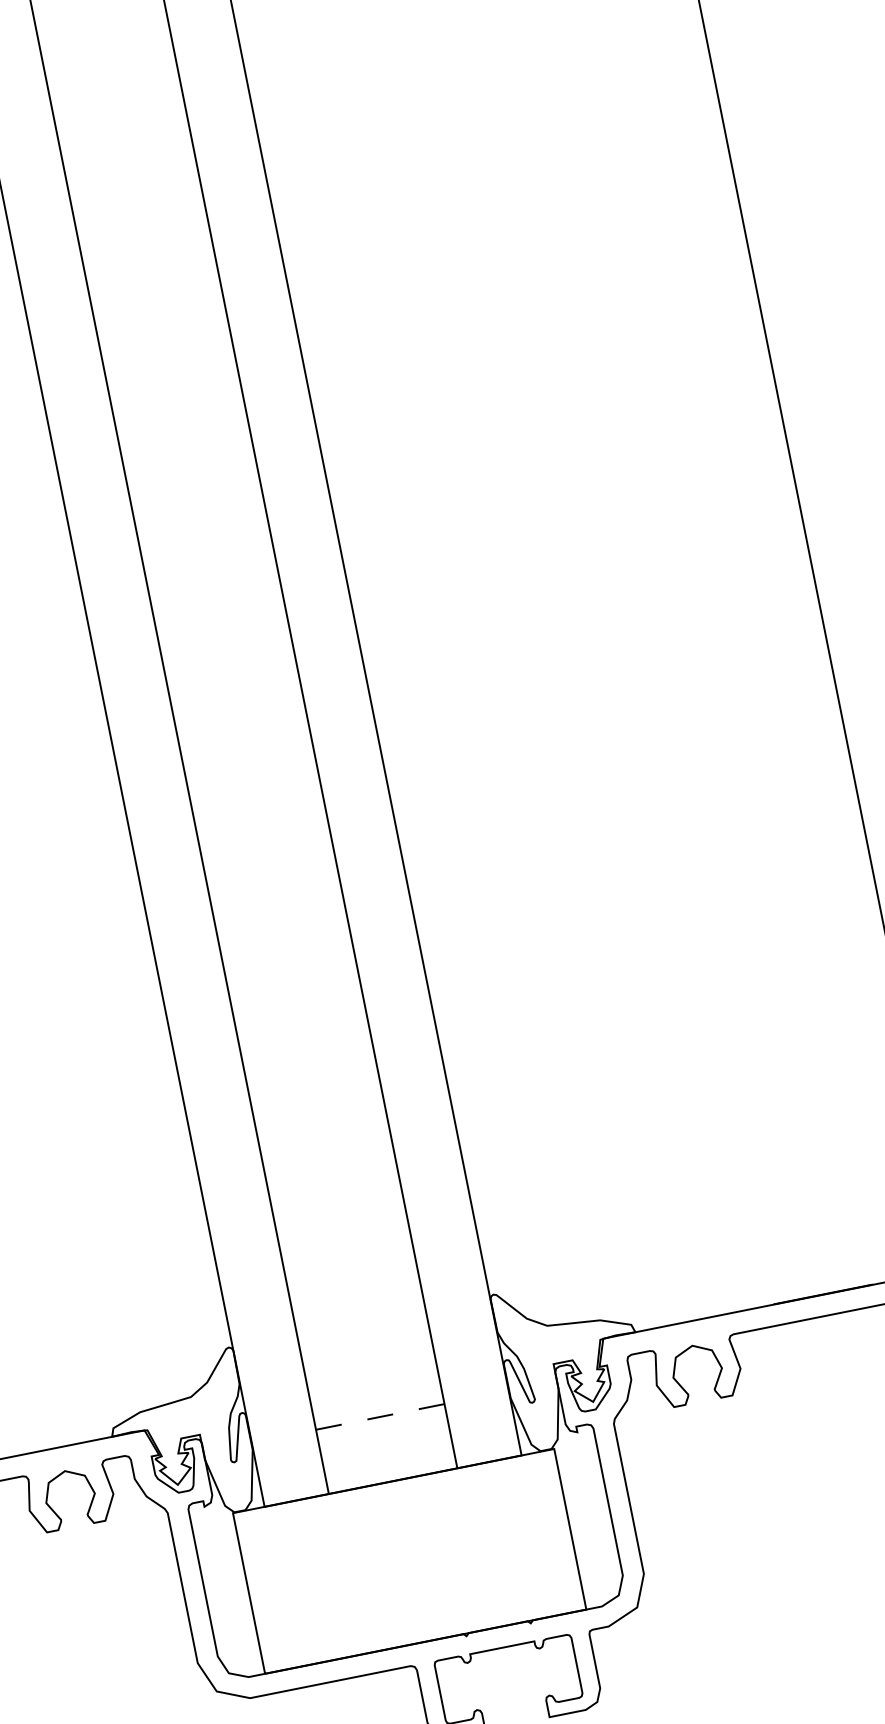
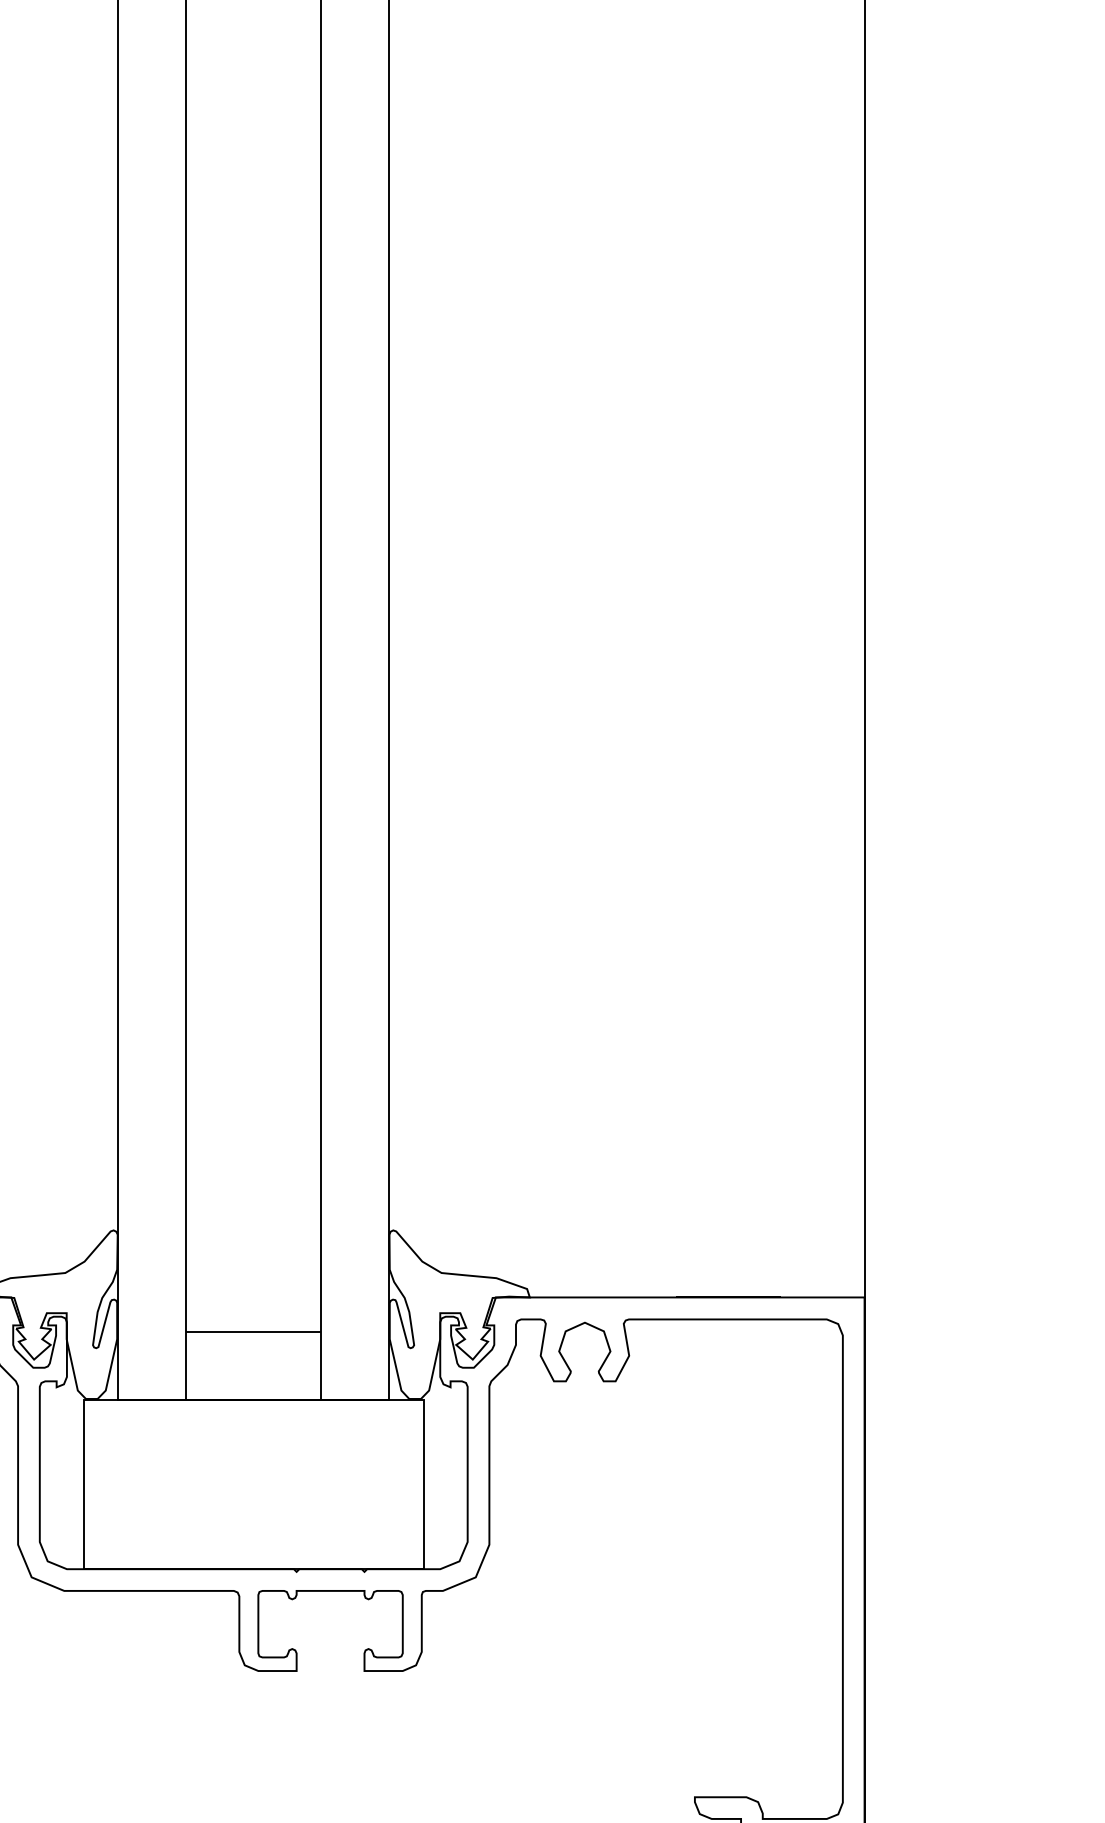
line: (380, 1416) -> (253, 1331), dashed -> solid

